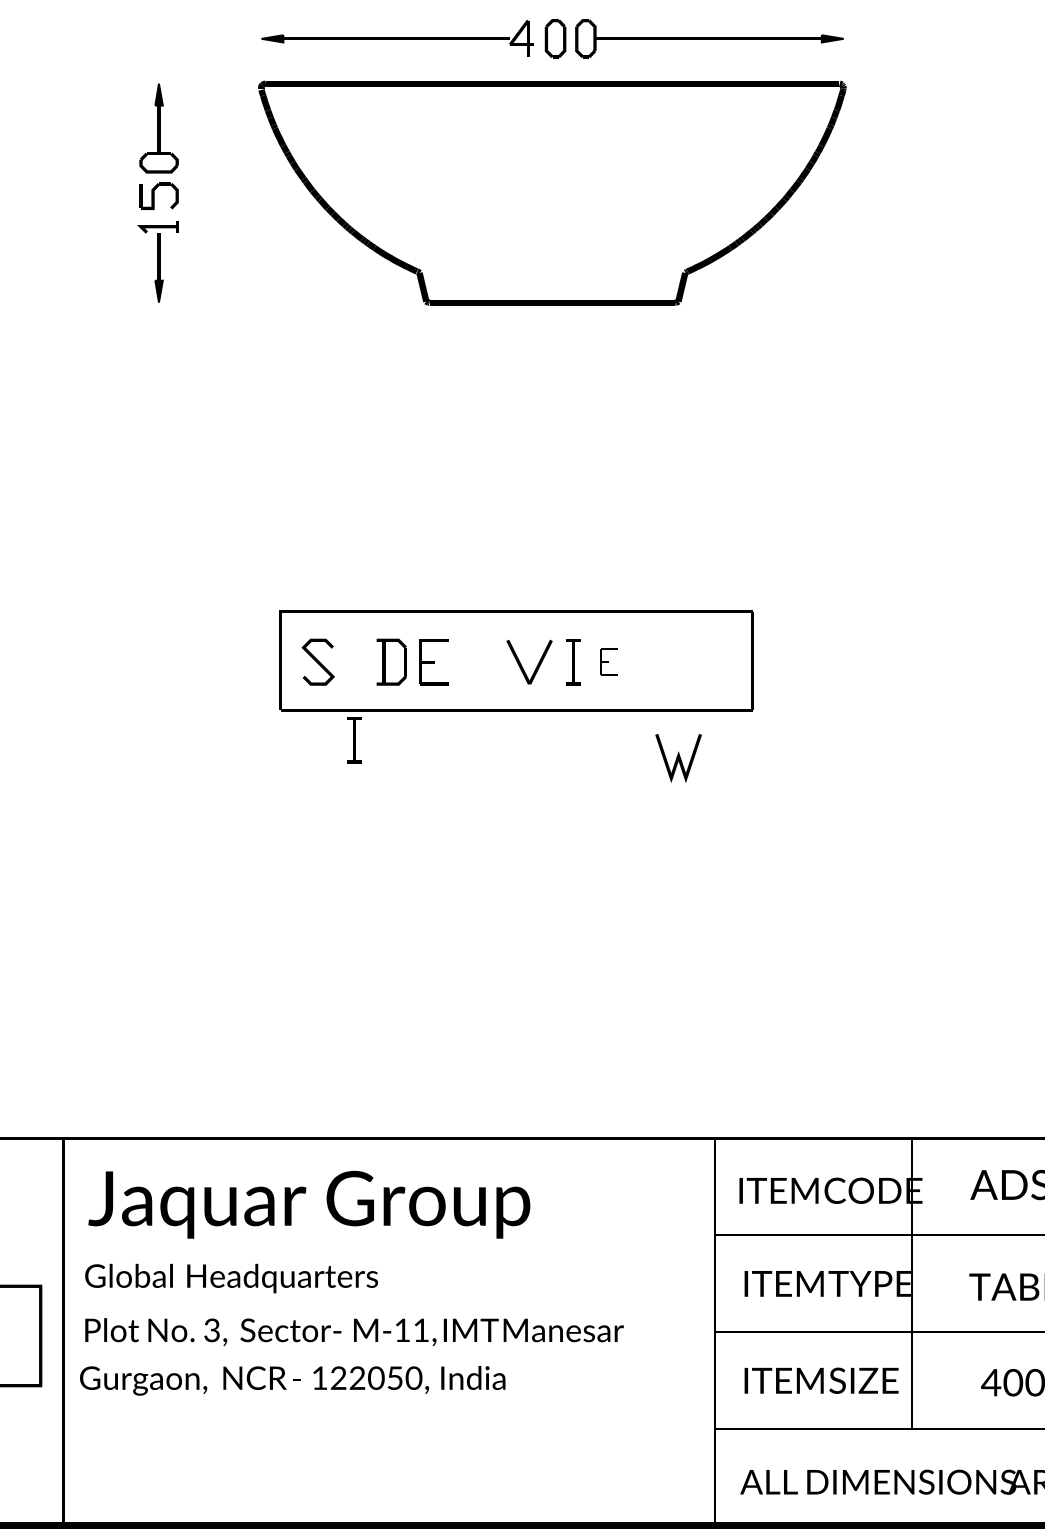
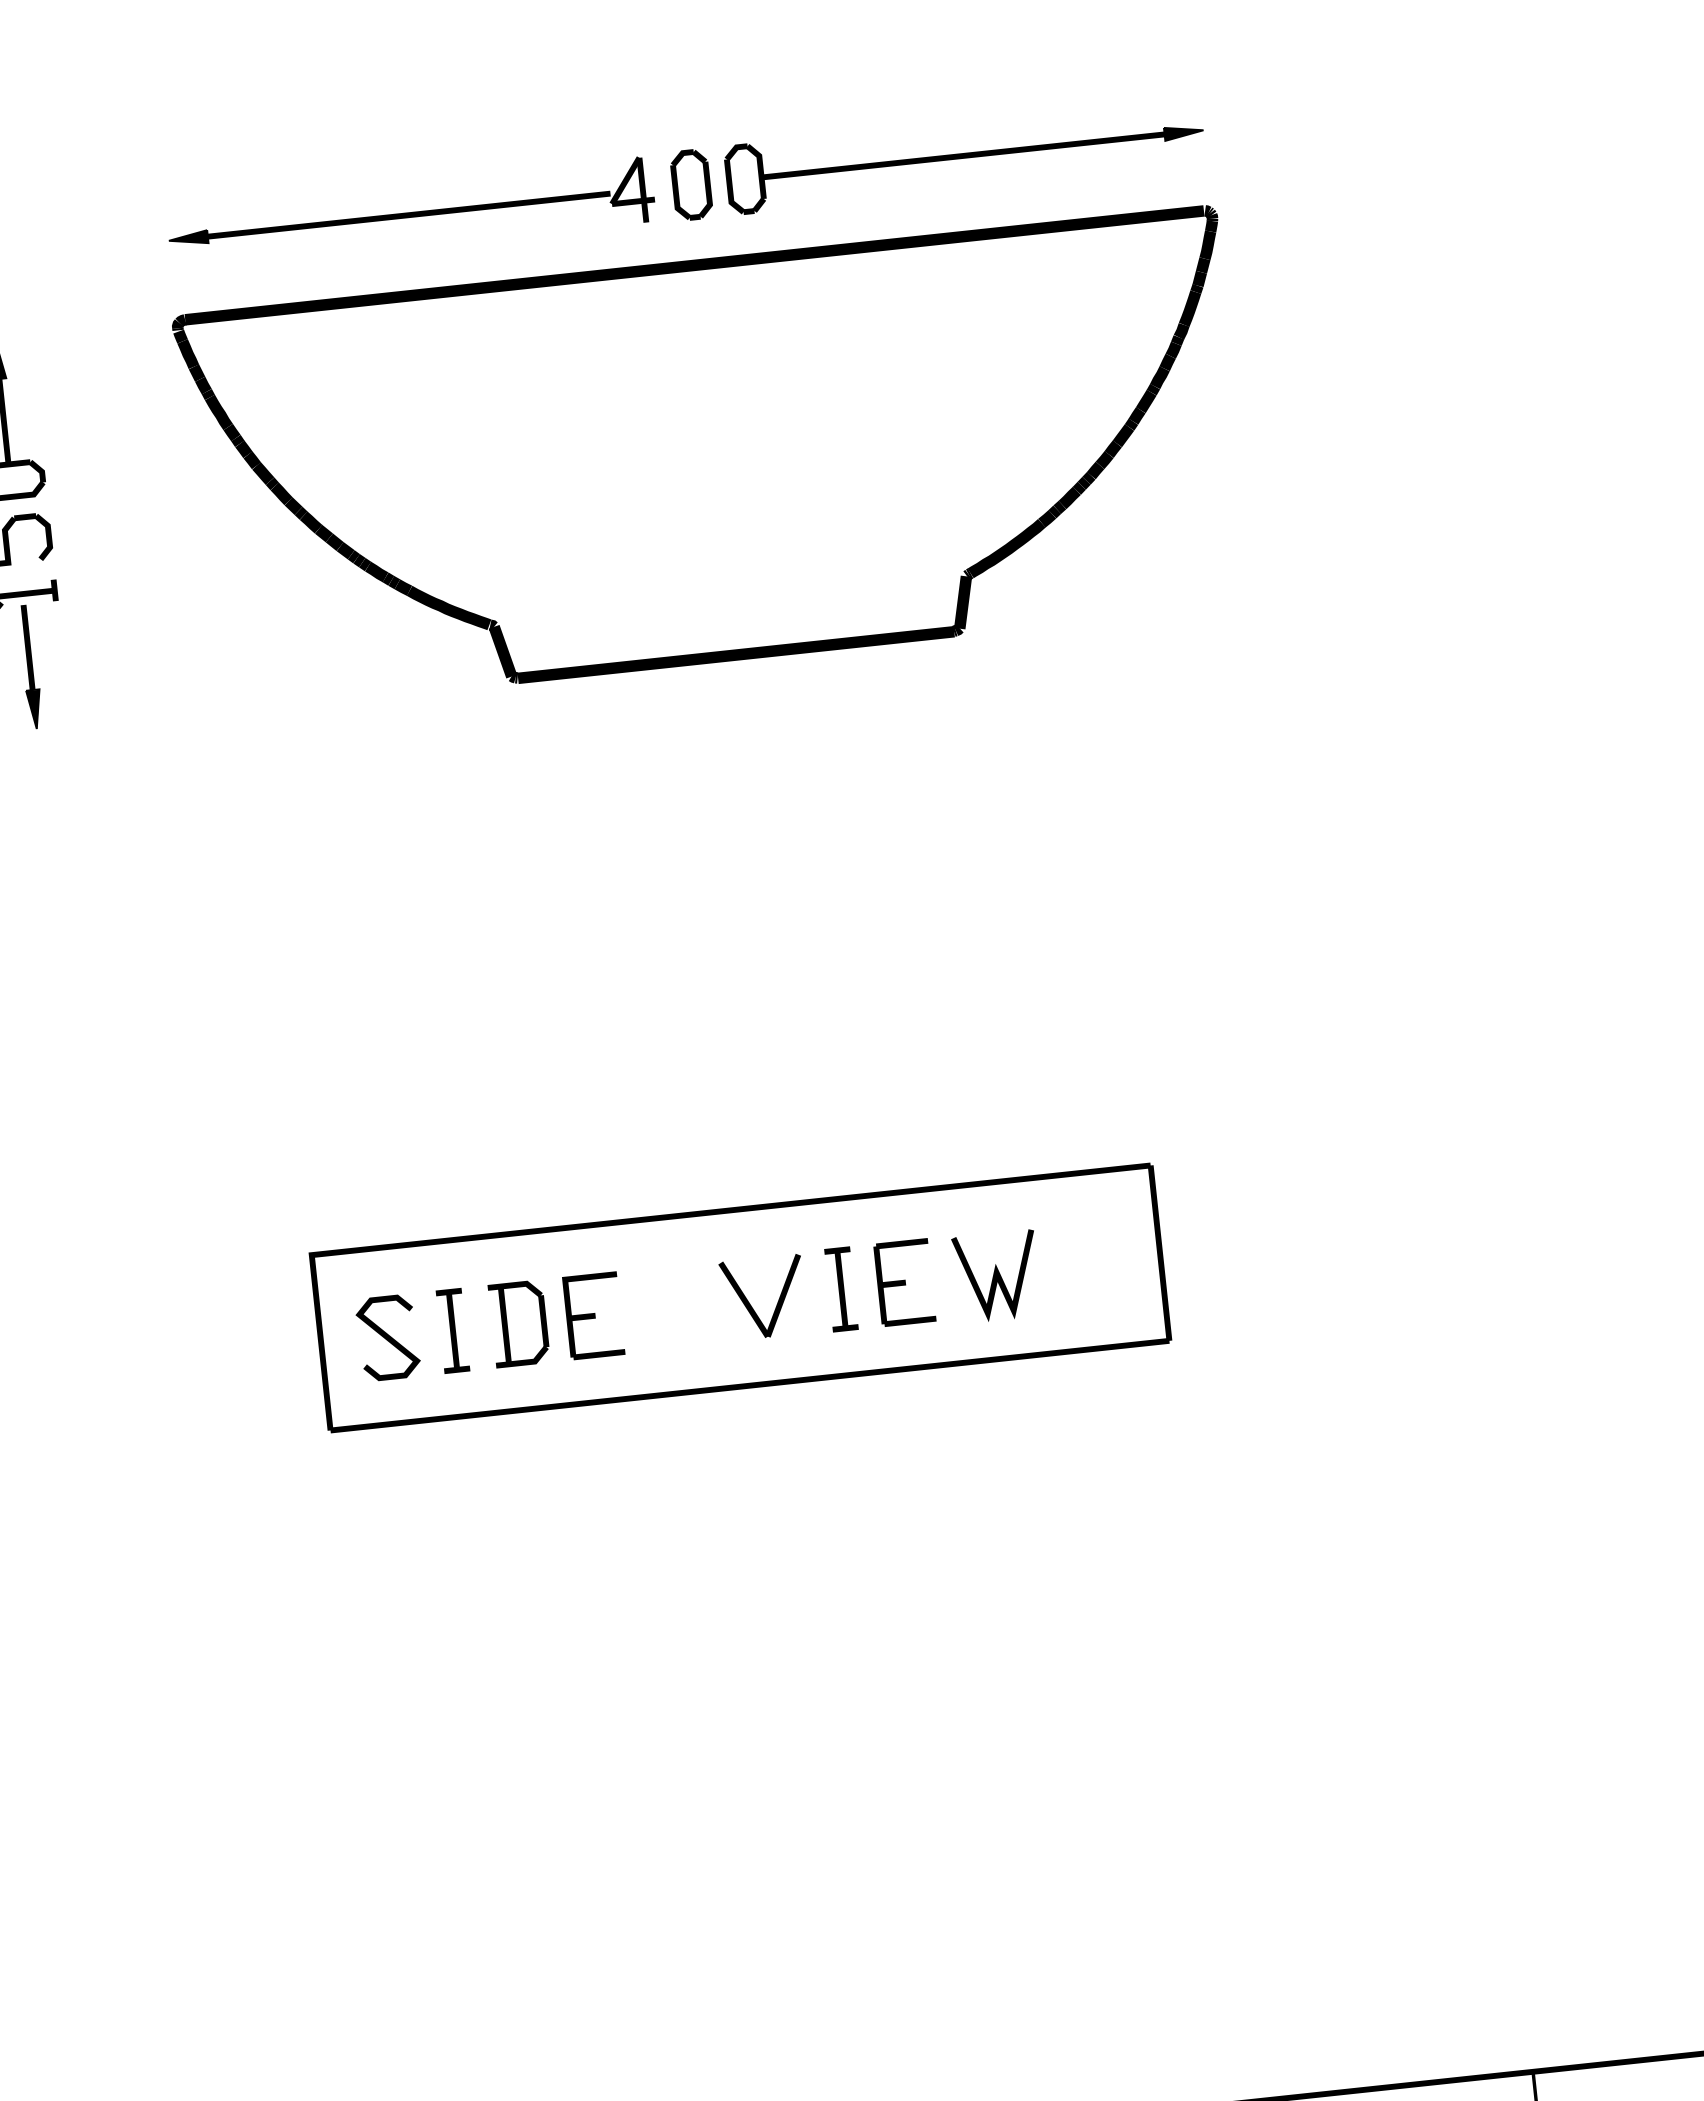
part: (608, 662) -> (904, 1283), size x1.67
part: (354, 740) -> (452, 1331), moved
line: (678, 758) -> (996, 1276), moved

